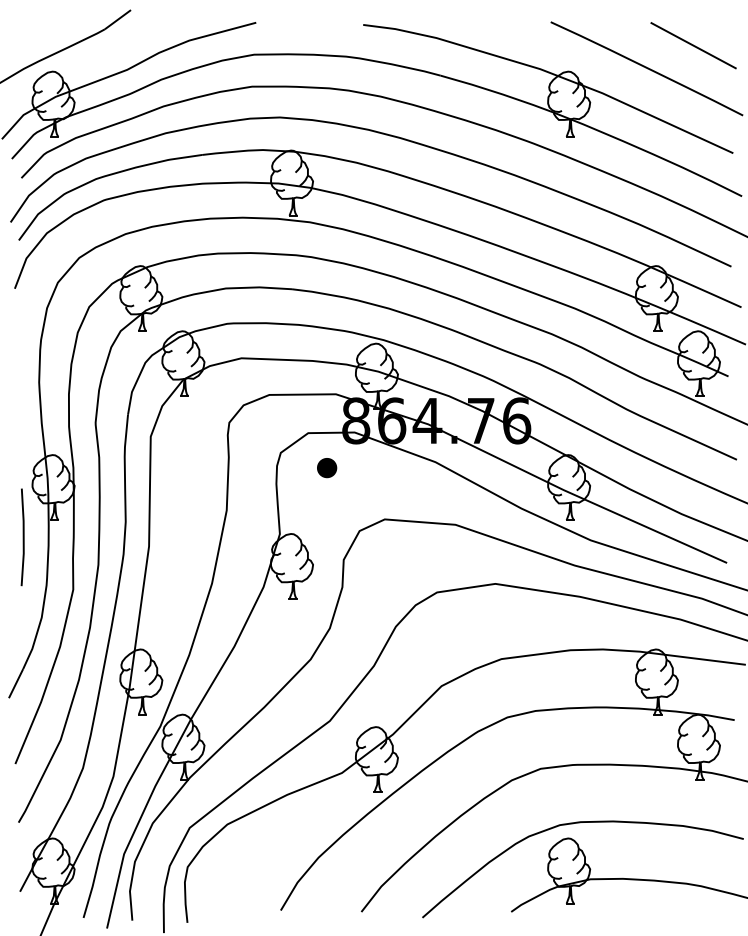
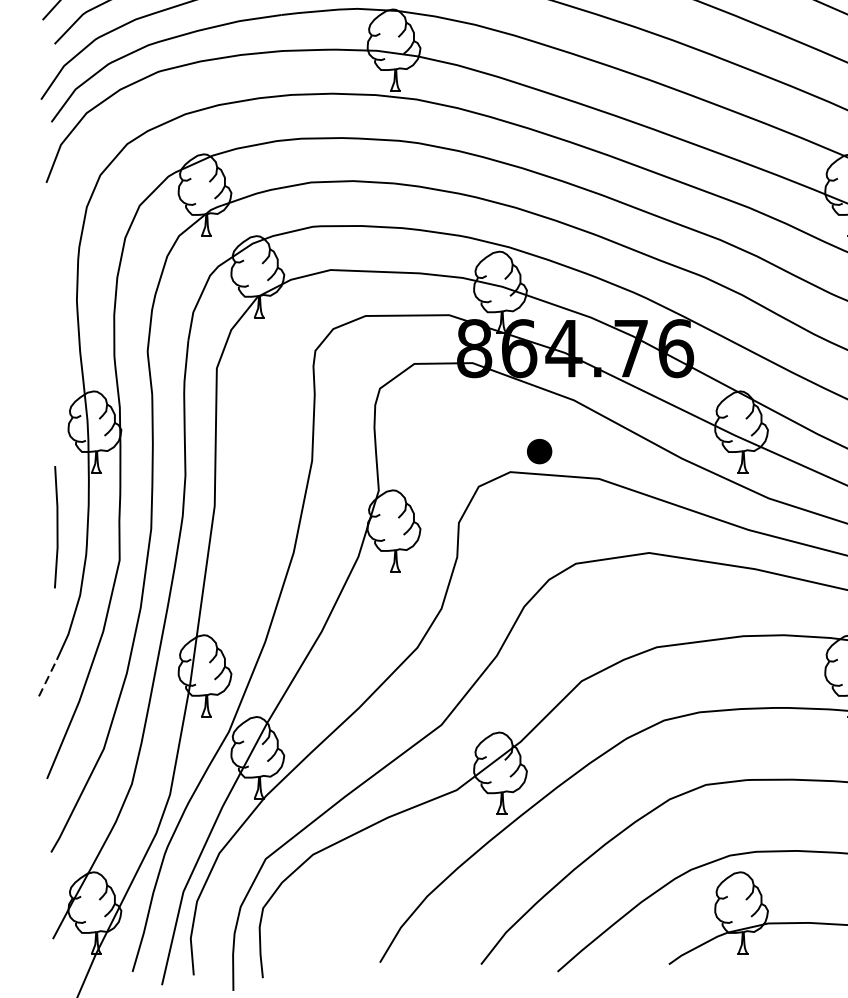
part: (327, 468) -> (540, 452), moved
line: (22, 537) -> (55, 527), moved
line: (16, 683) -> (48, 677), solid -> dashed

